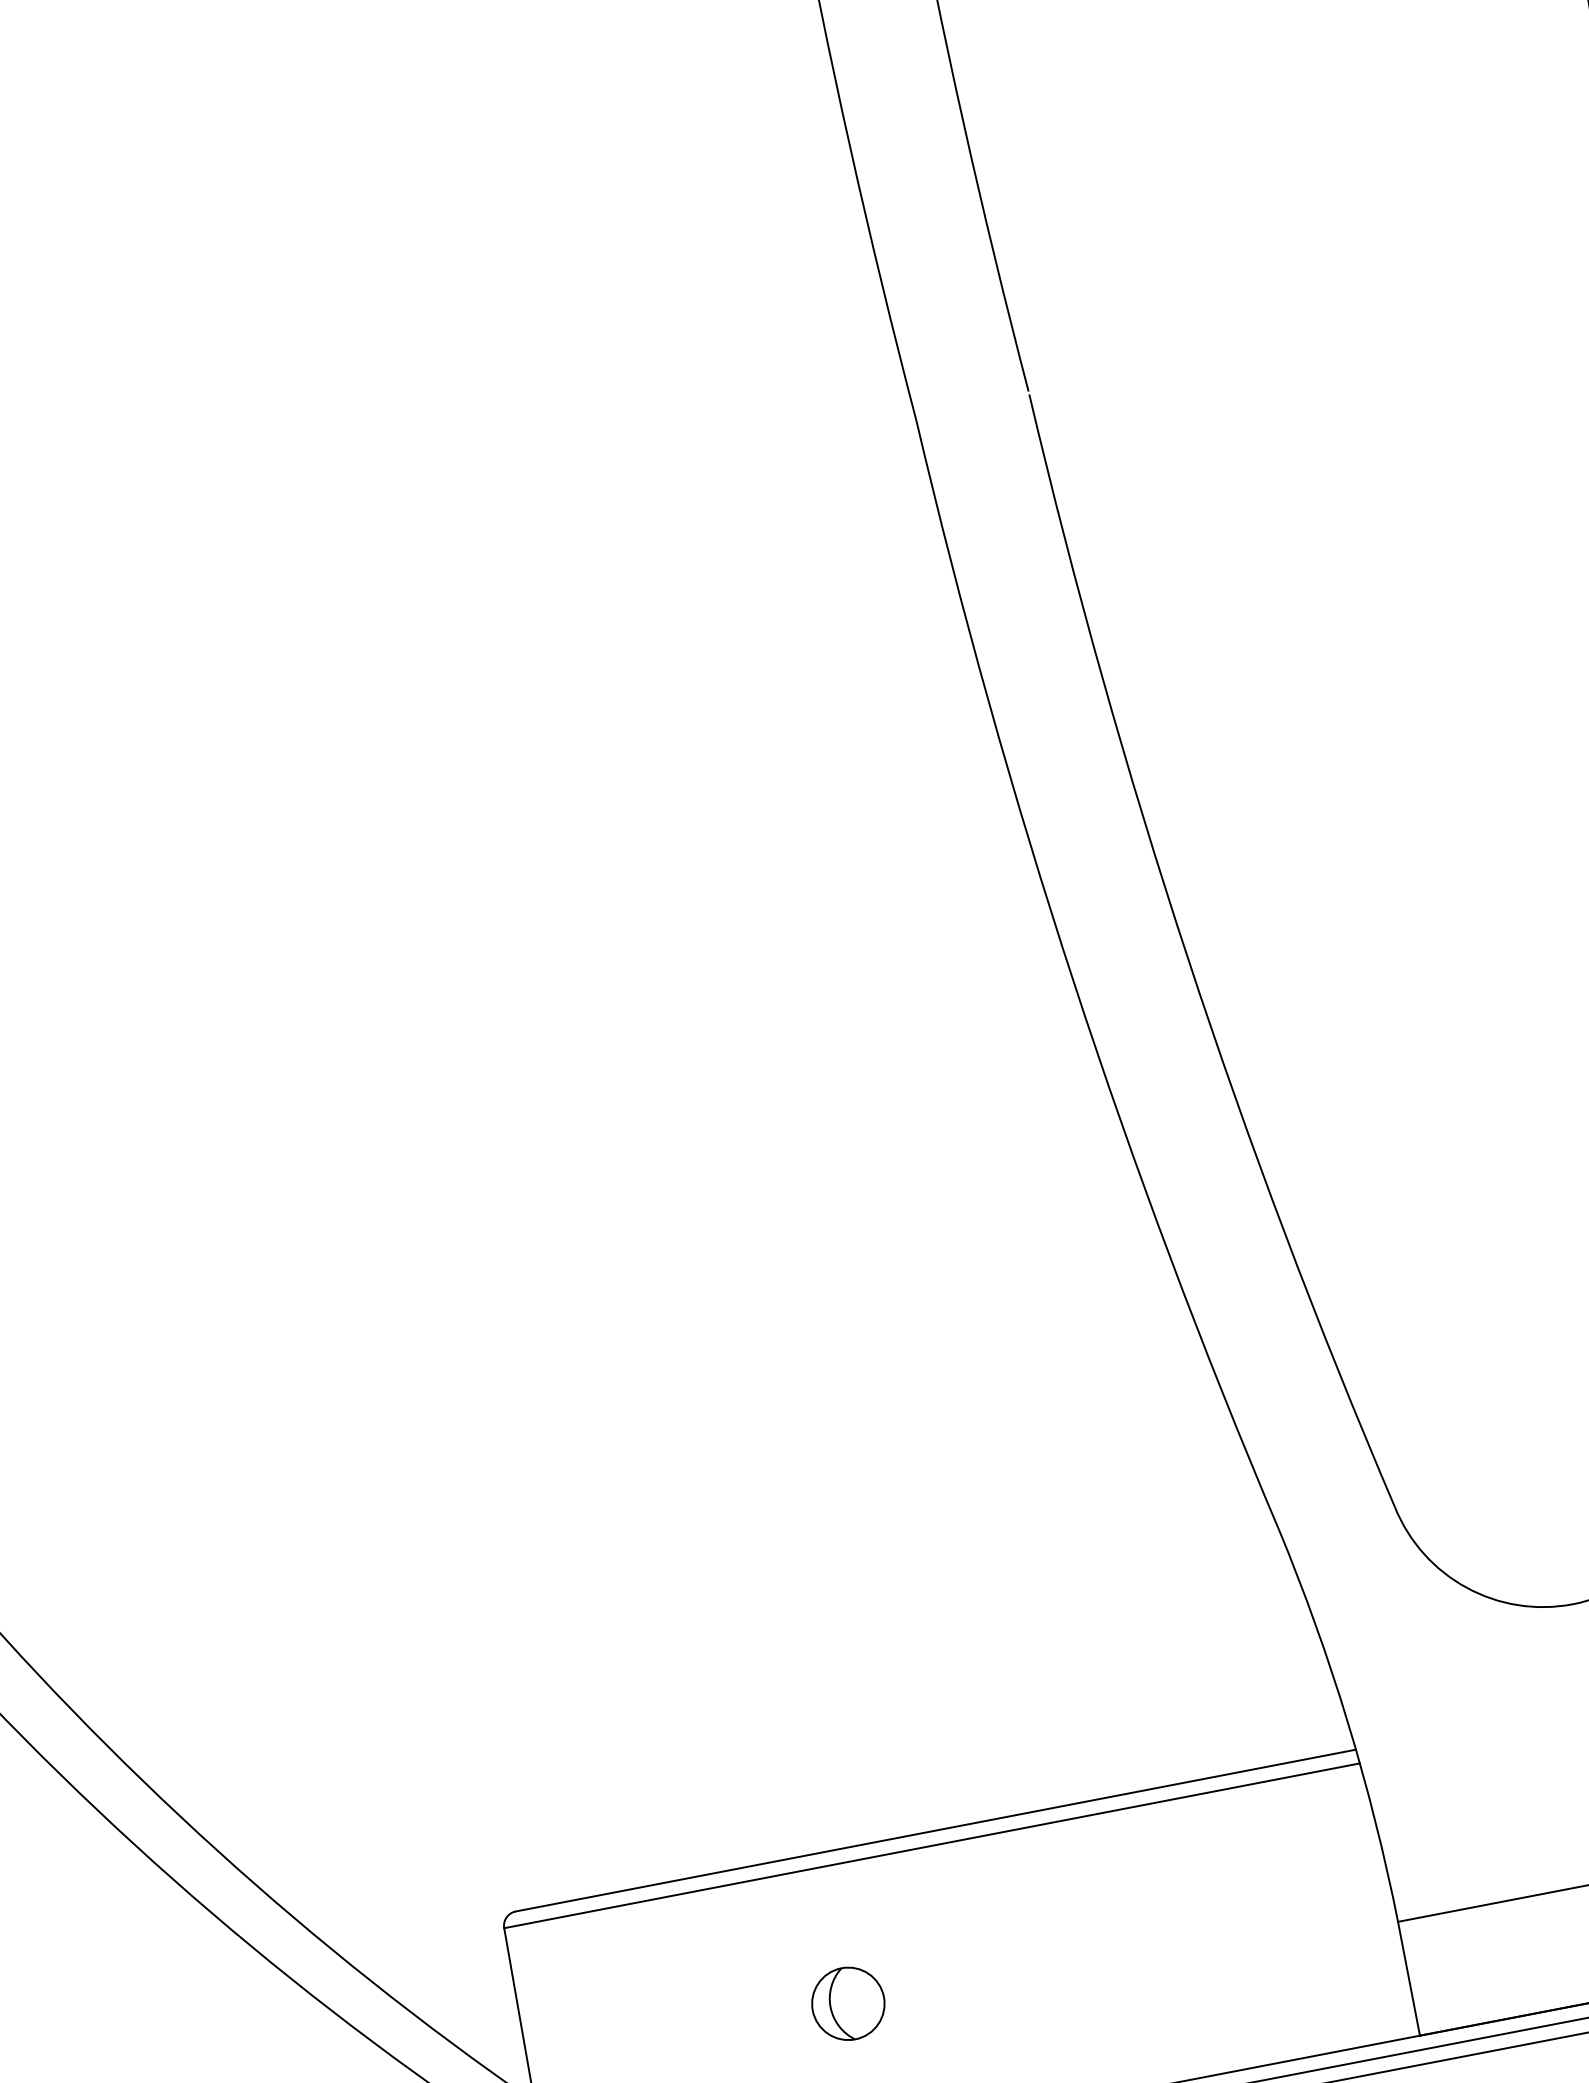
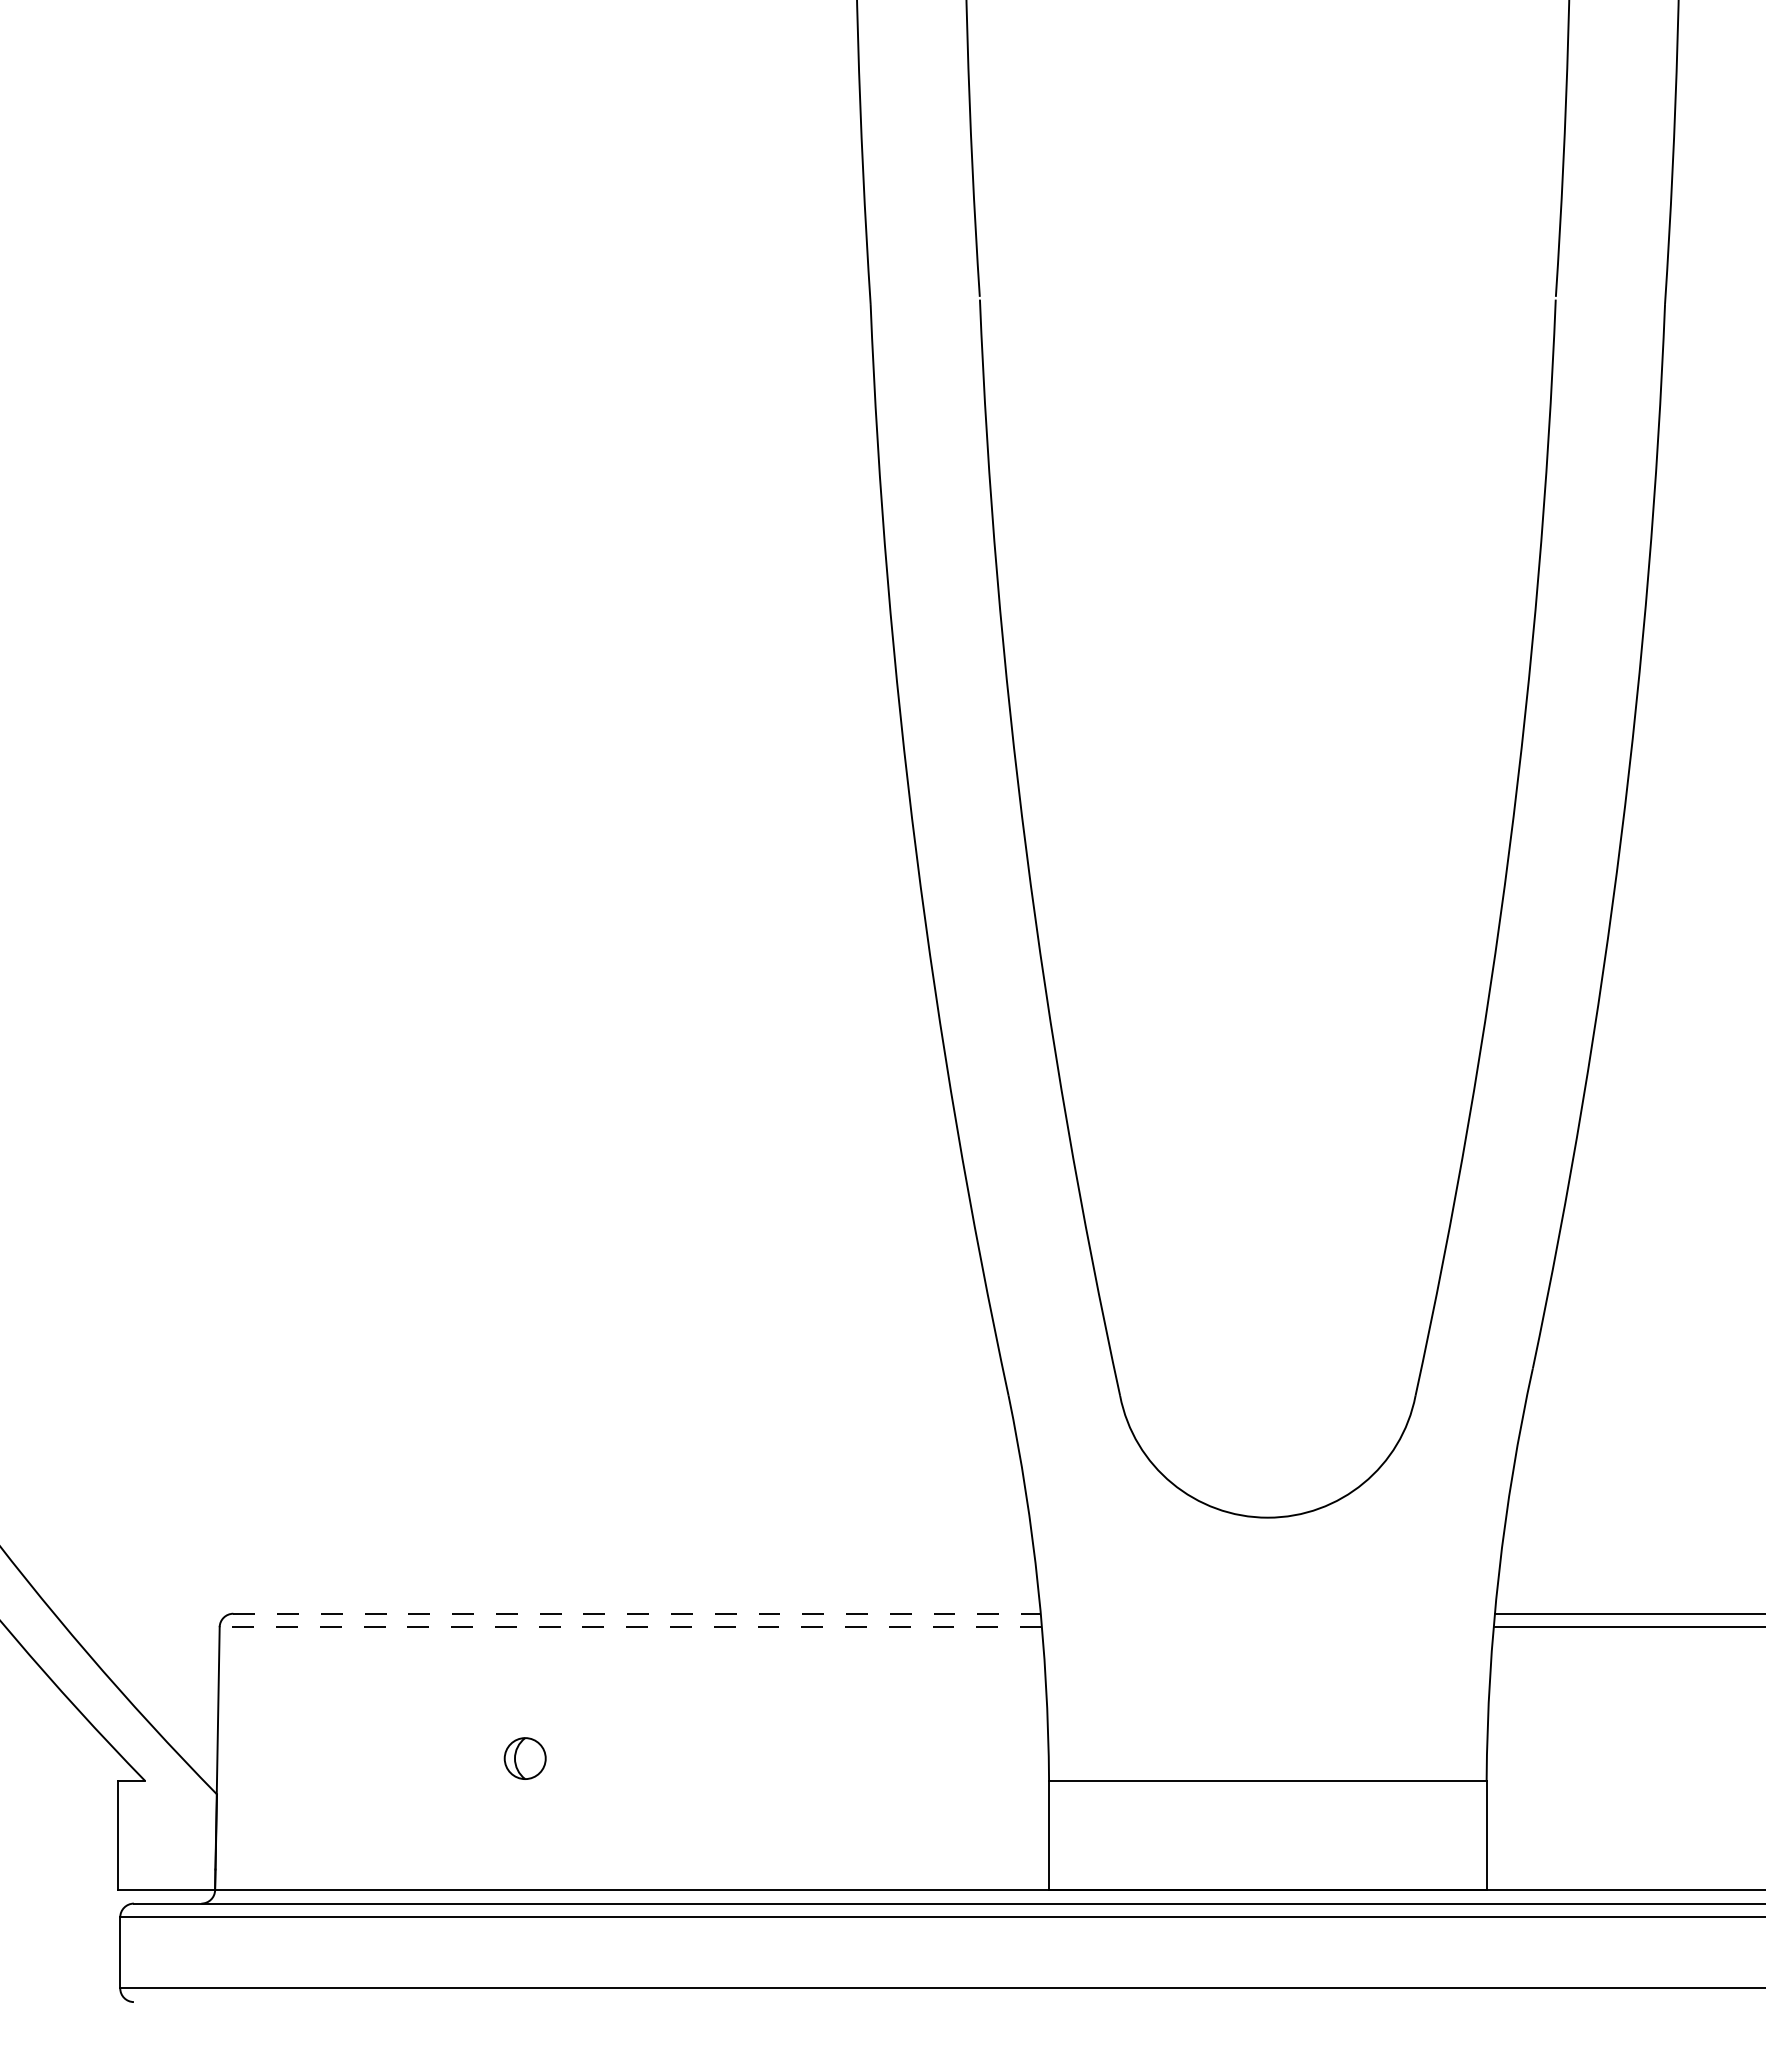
line: (936, 1830) -> (637, 1613), solid -> dashed
line: (931, 1846) -> (630, 1627), solid -> dashed
part: (848, 2003) -> (525, 1758), size x0.6

